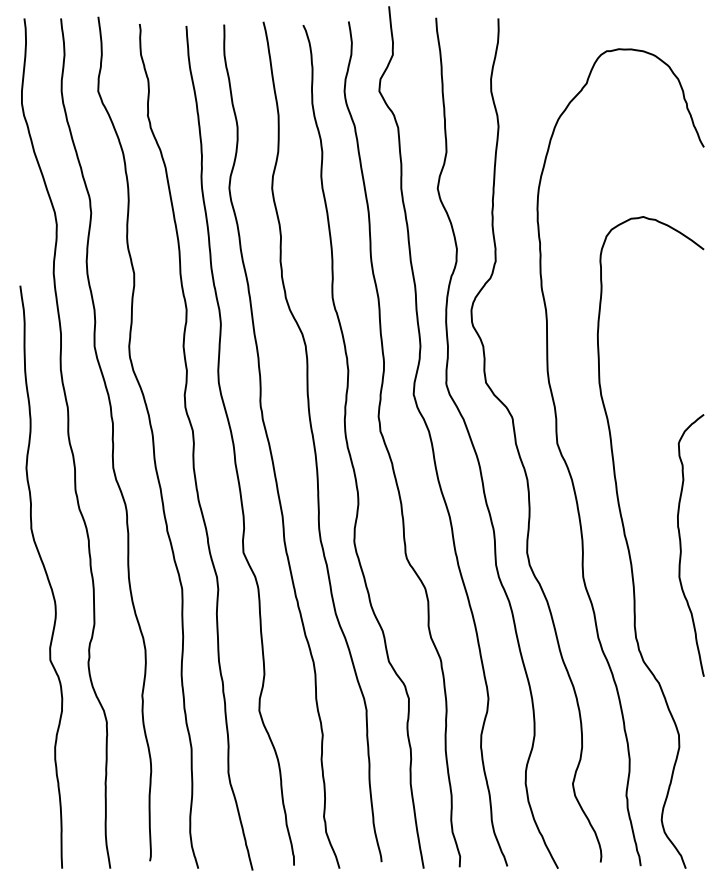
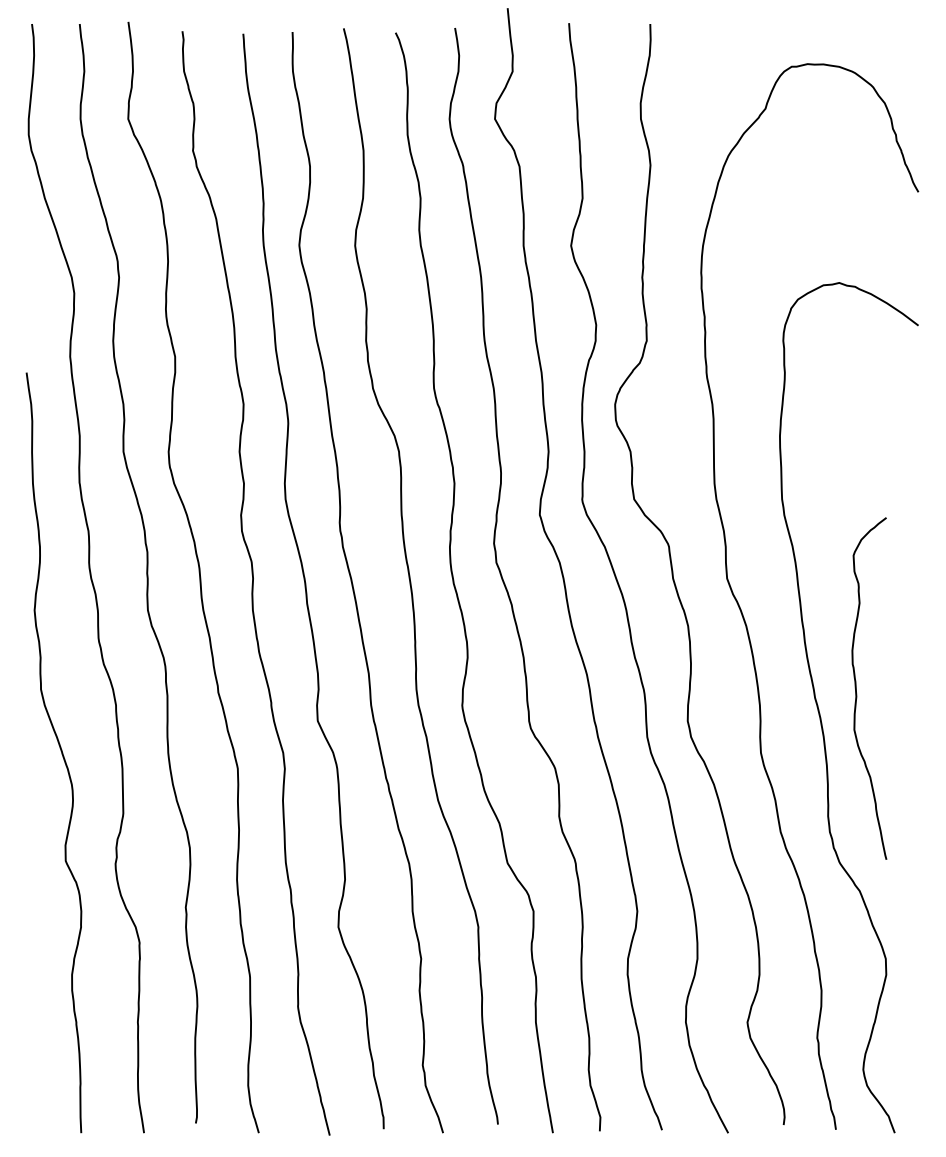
curve: (681, 545) -> (856, 688), moved

